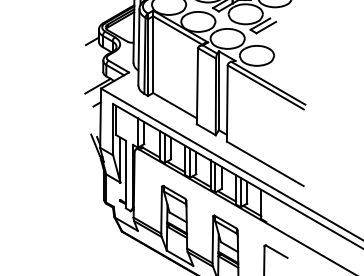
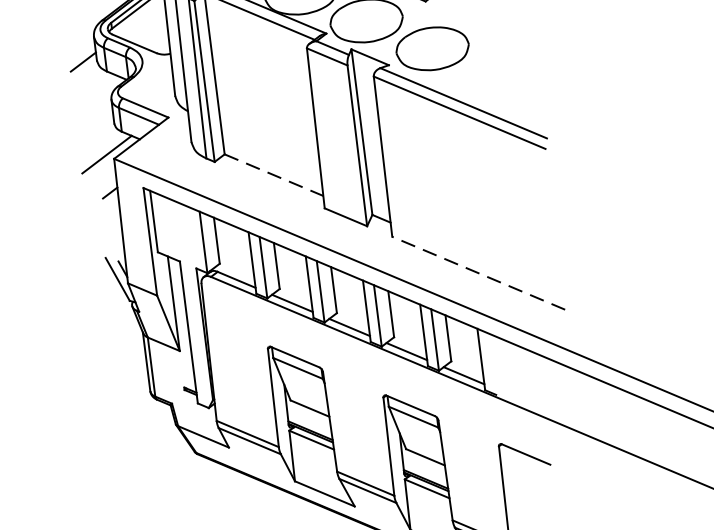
line: (175, 105) -> (274, 174), solid -> dashed
line: (264, 163) -> (476, 272), solid -> dashed

